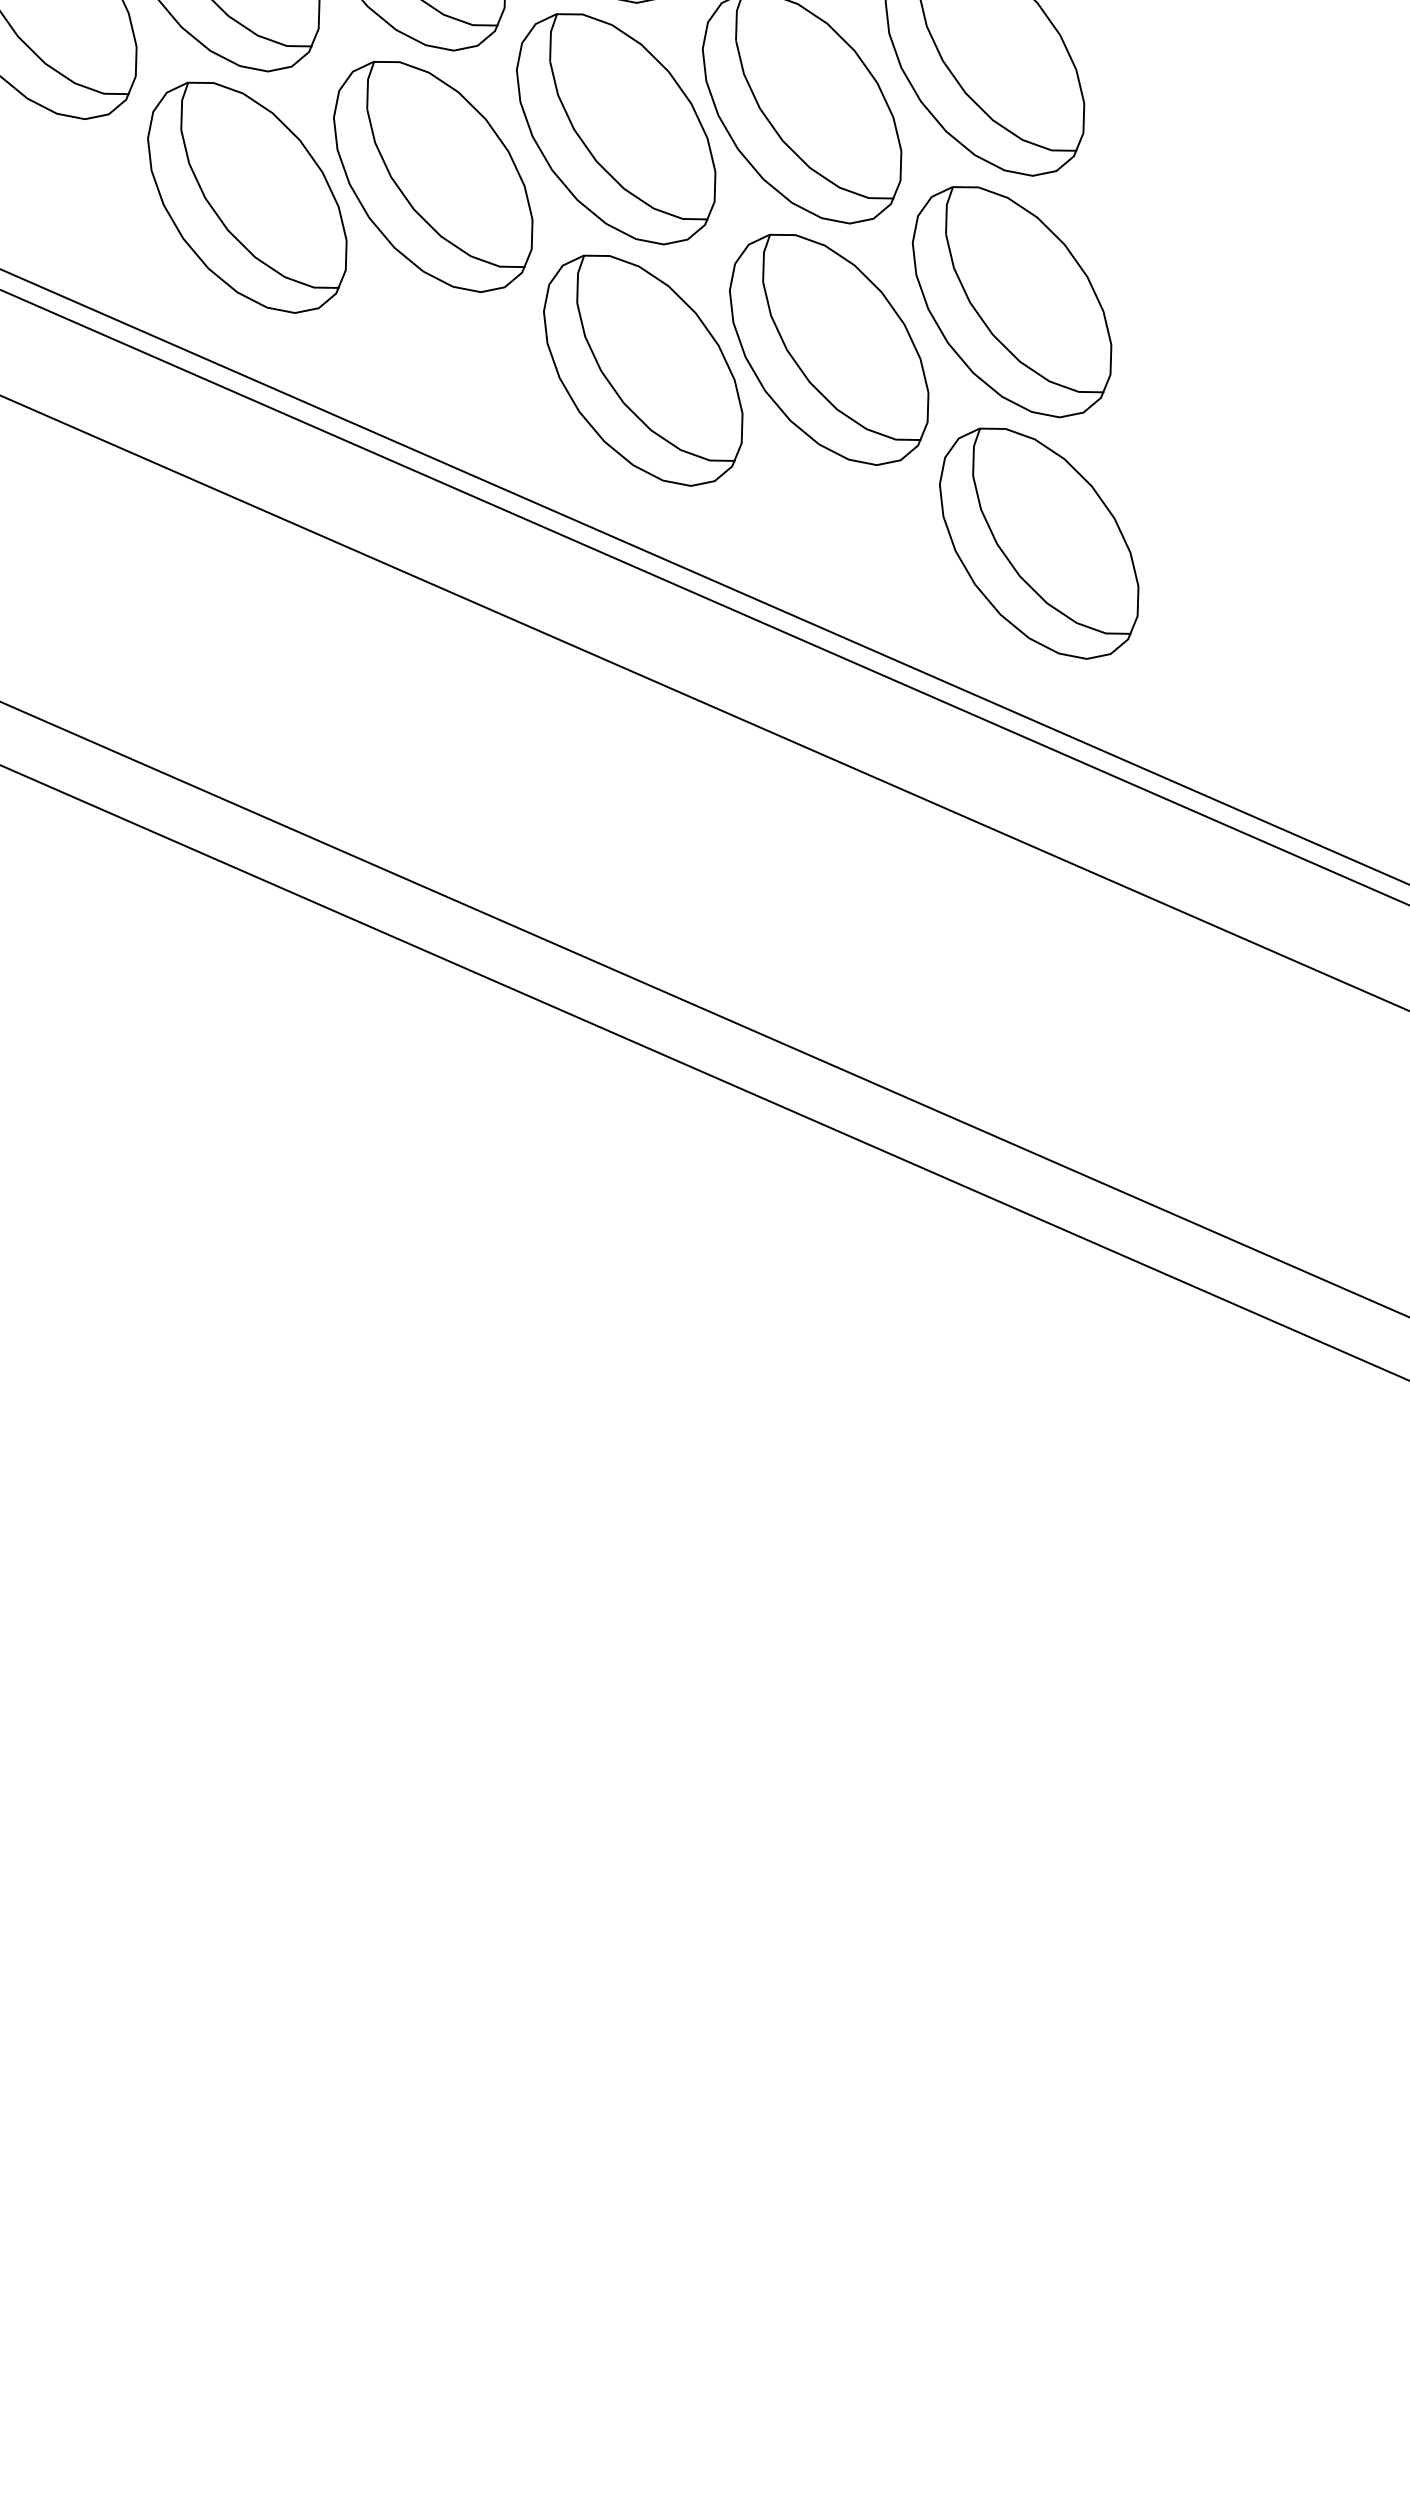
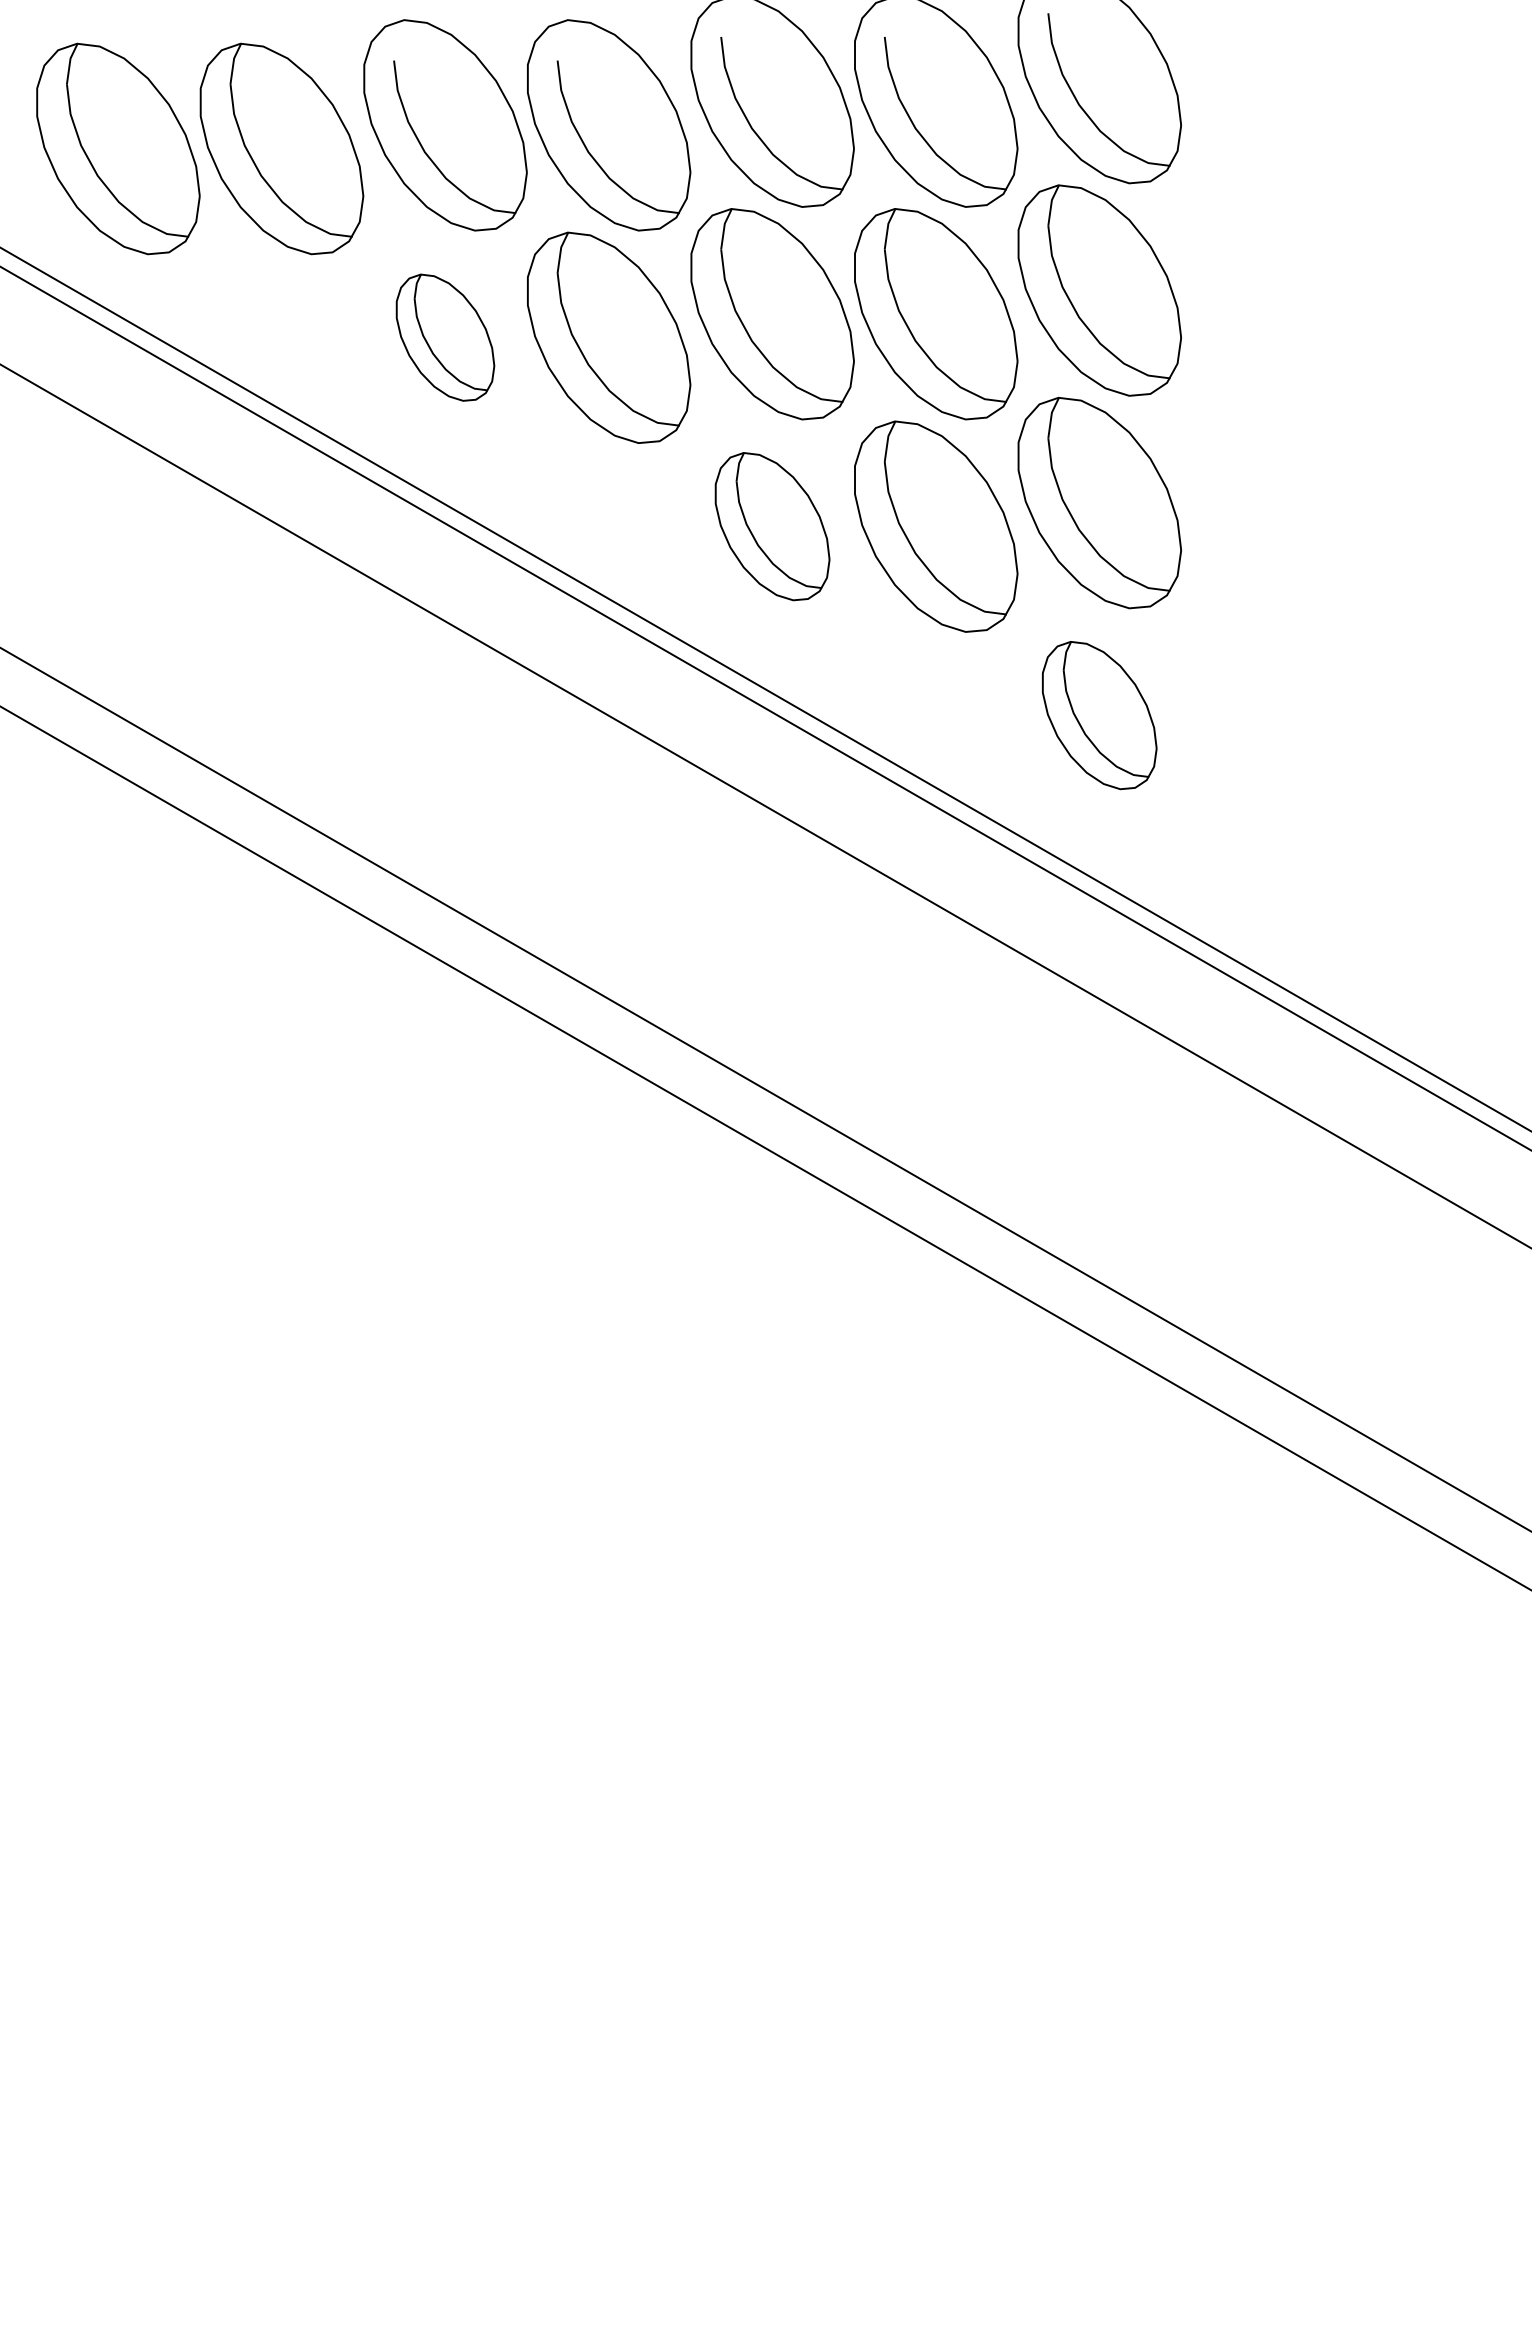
part: (247, 196) -> (445, 337), size x0.6
part: (643, 369) -> (772, 526), size x0.7
part: (1039, 543) -> (1099, 715), size x0.7

